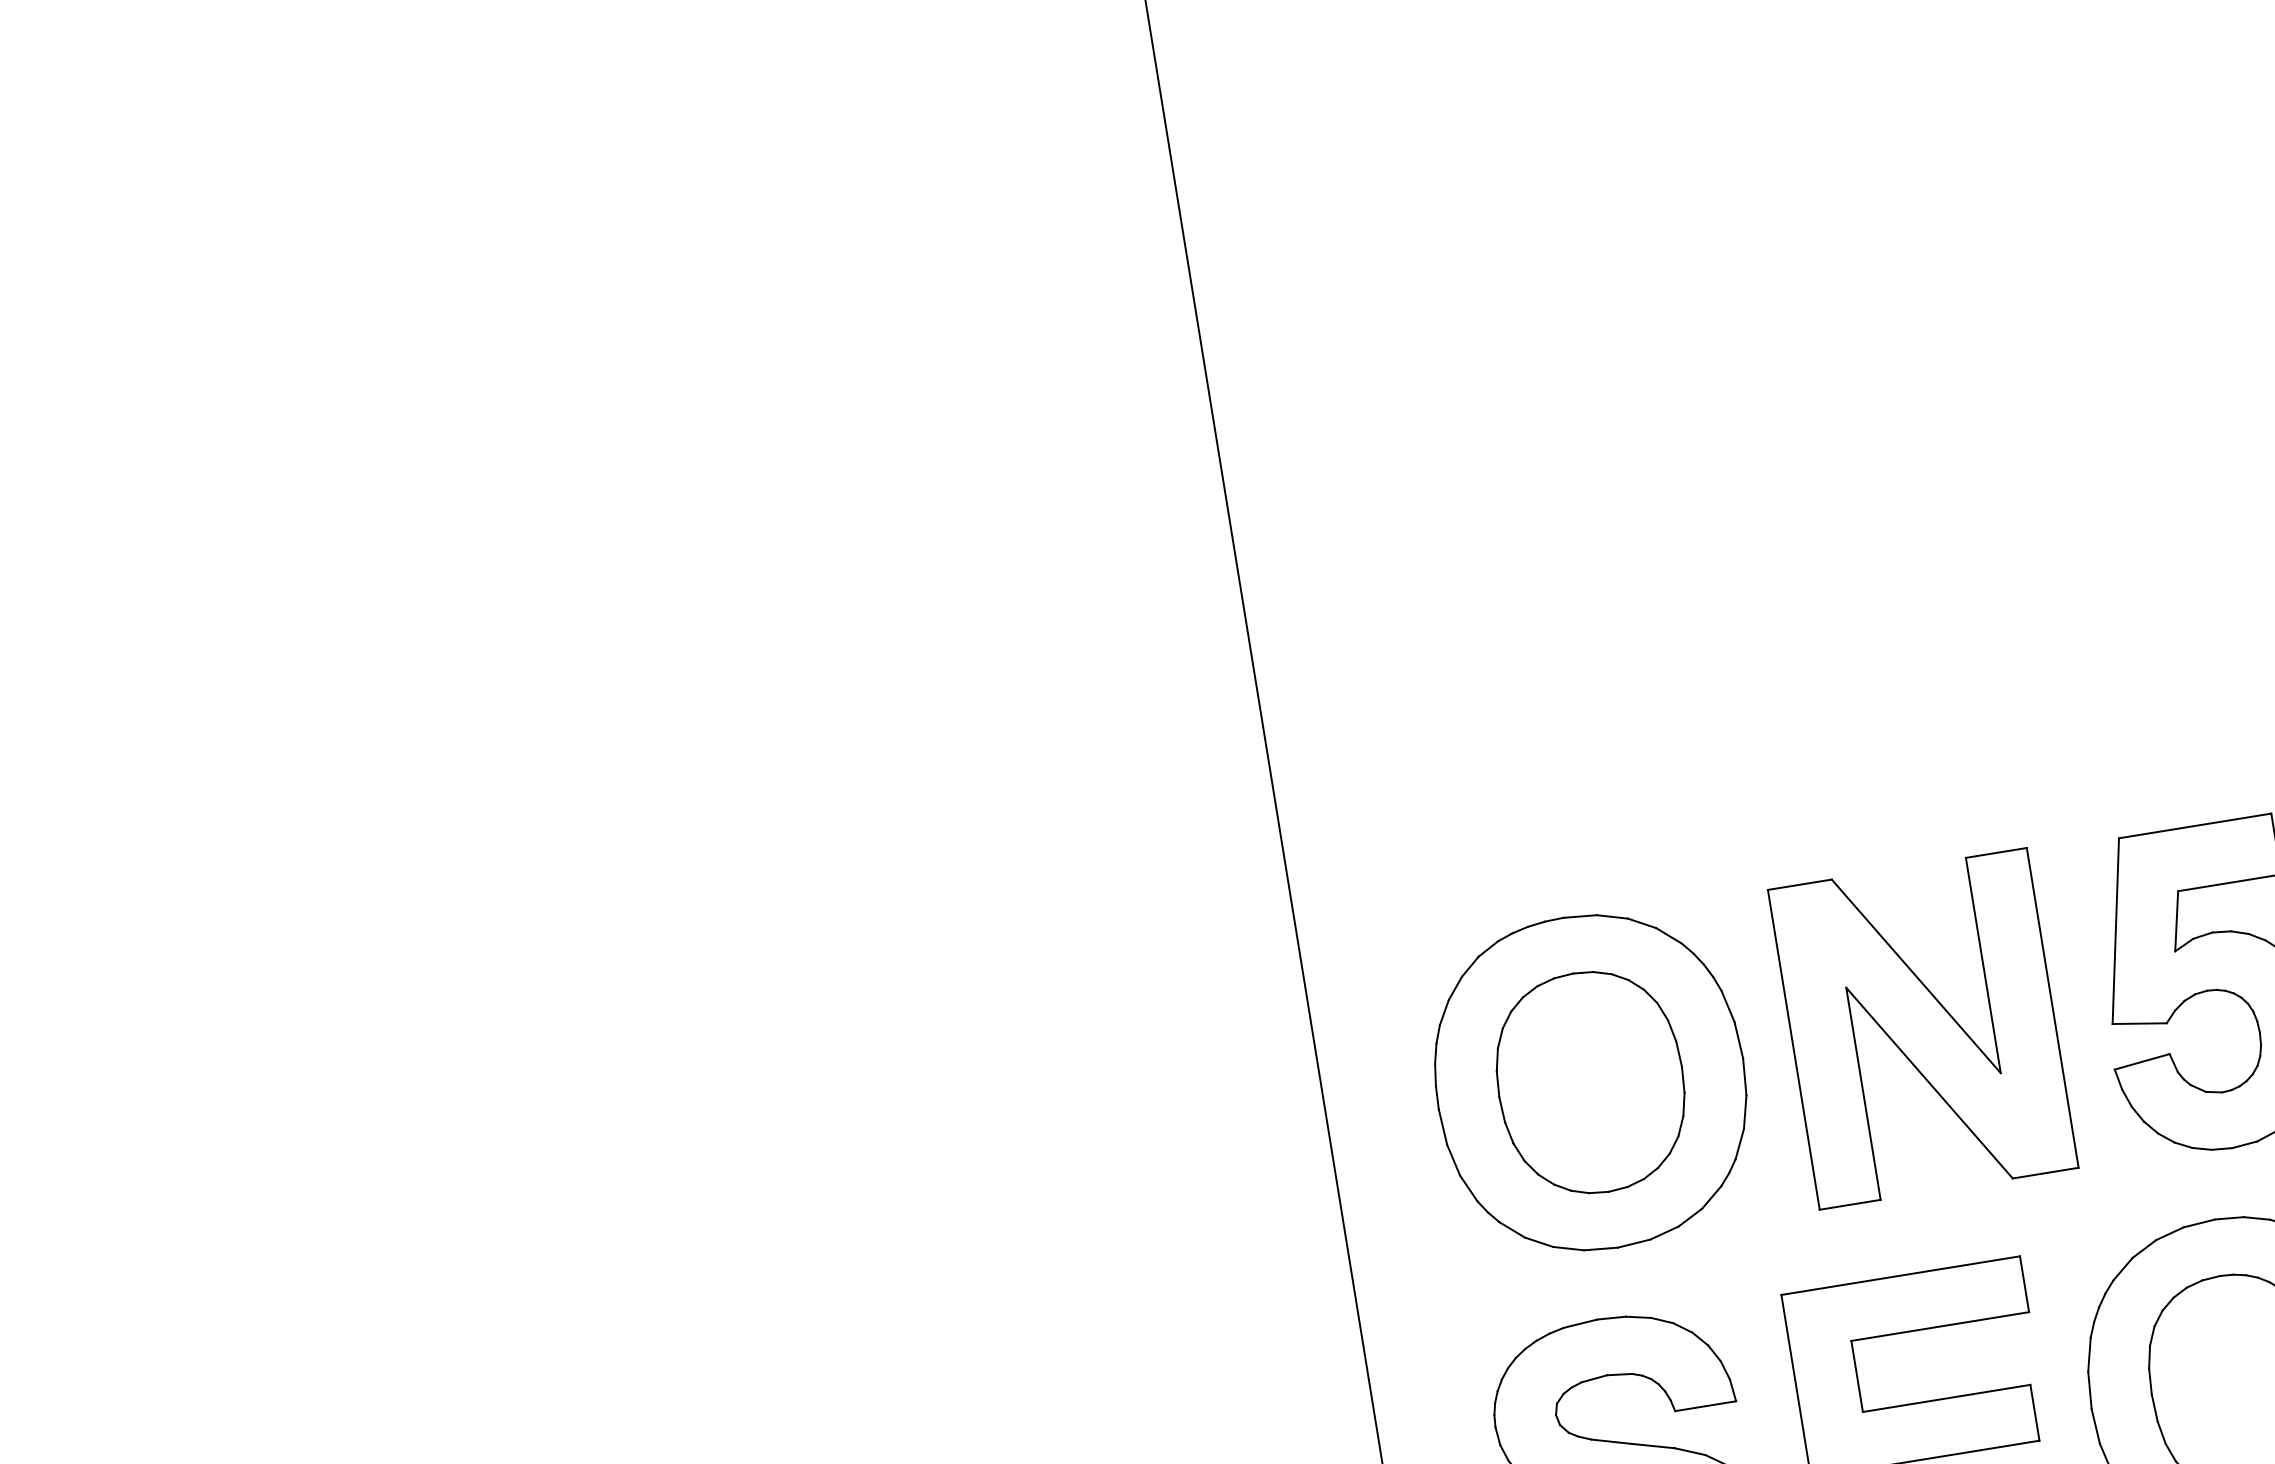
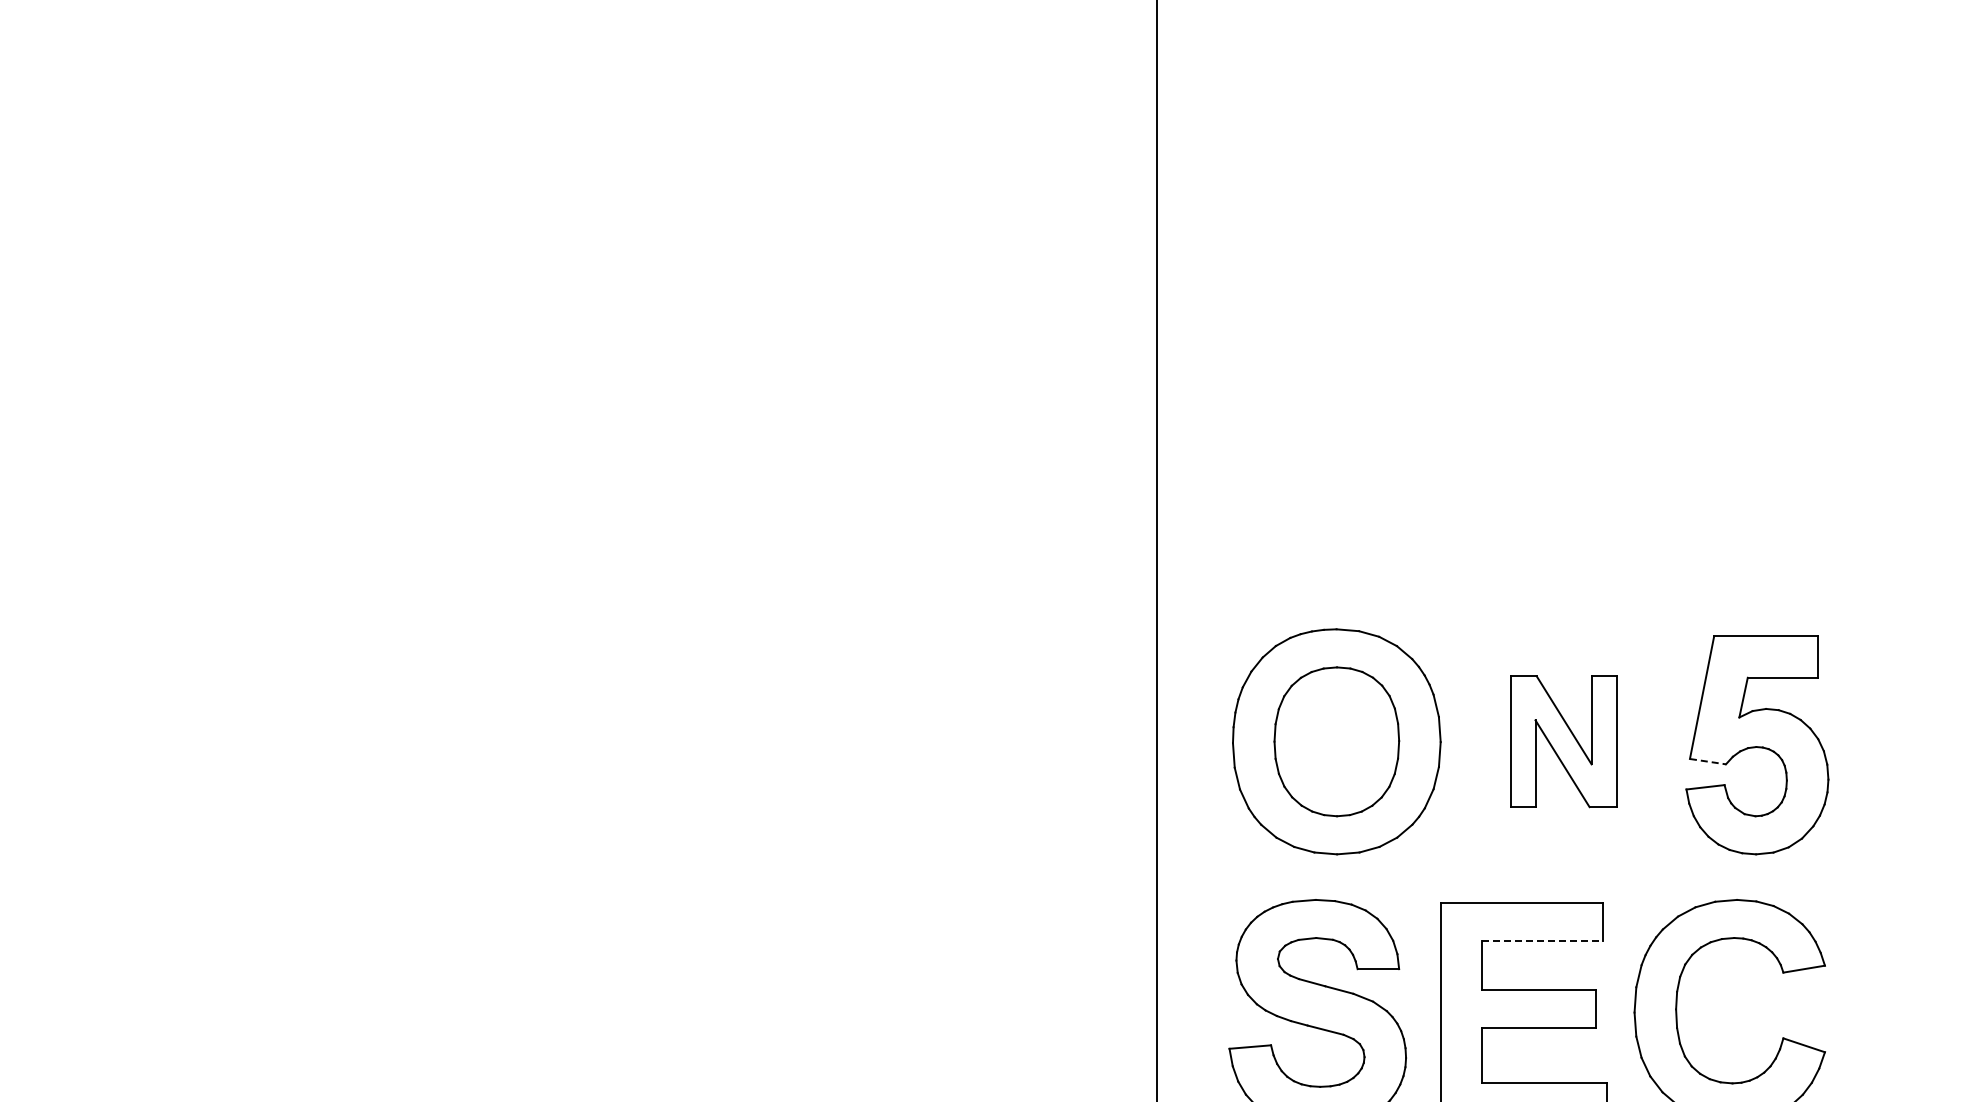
line: (2140, 1023) -> (1708, 761), solid -> dashed
part: (1923, 1028) -> (1563, 741), size x0.6
line: (1939, 1326) -> (1542, 941), solid -> dashed

